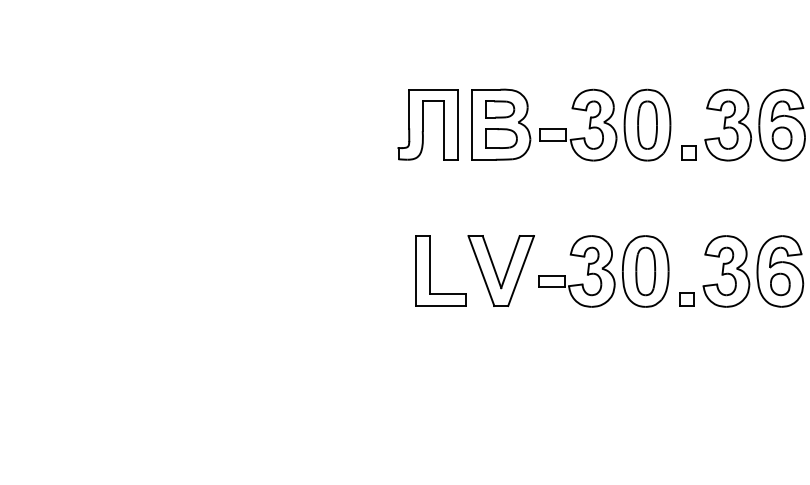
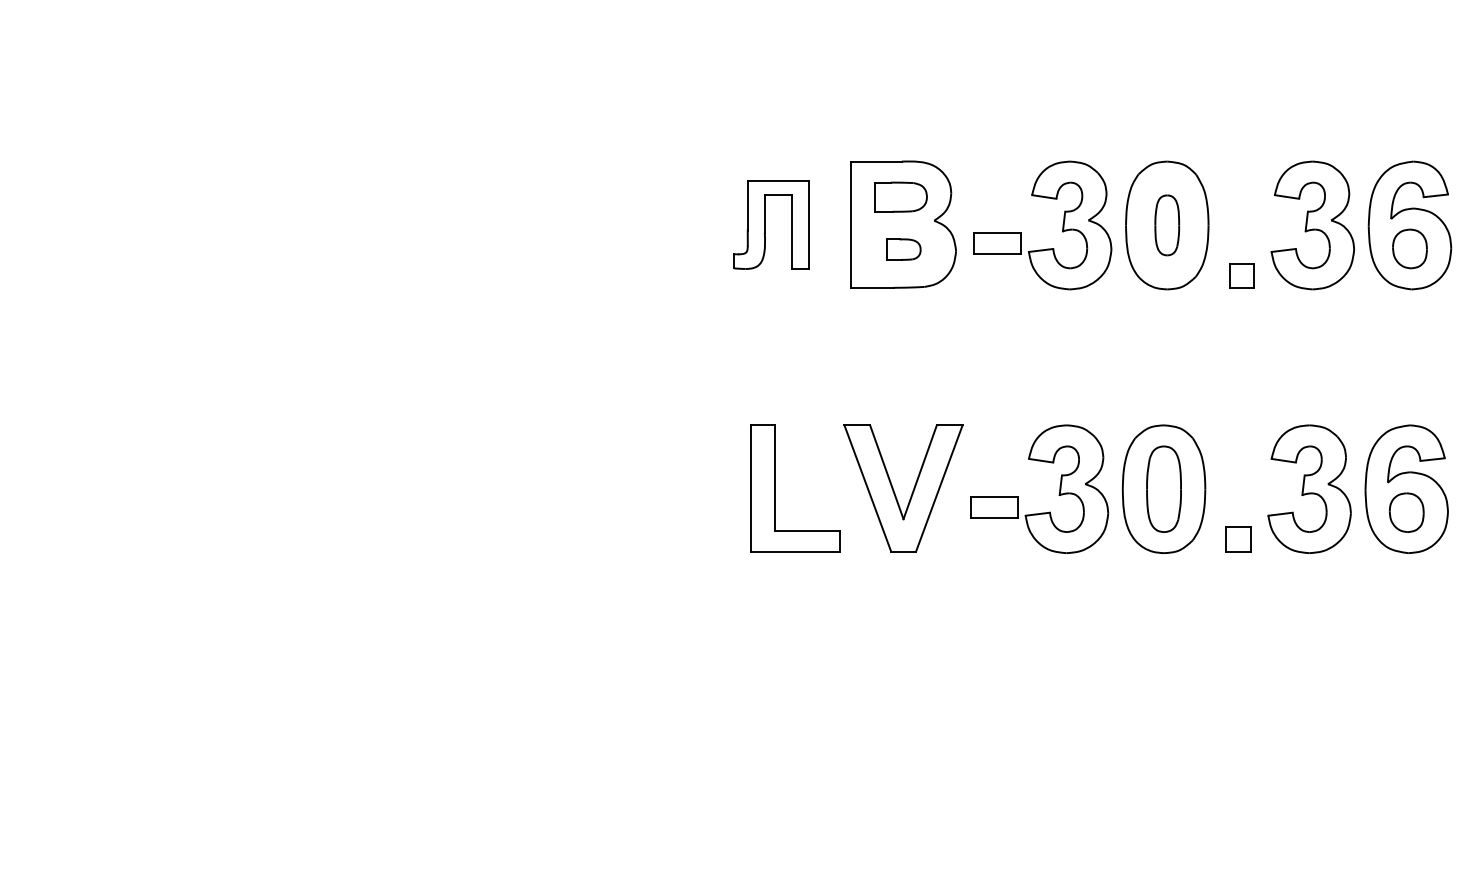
part: (427, 124) -> (770, 224), size x0.7
part: (647, 124) -> (1167, 224), size x0.7
part: (501, 138) -> (903, 249), size x0.6

